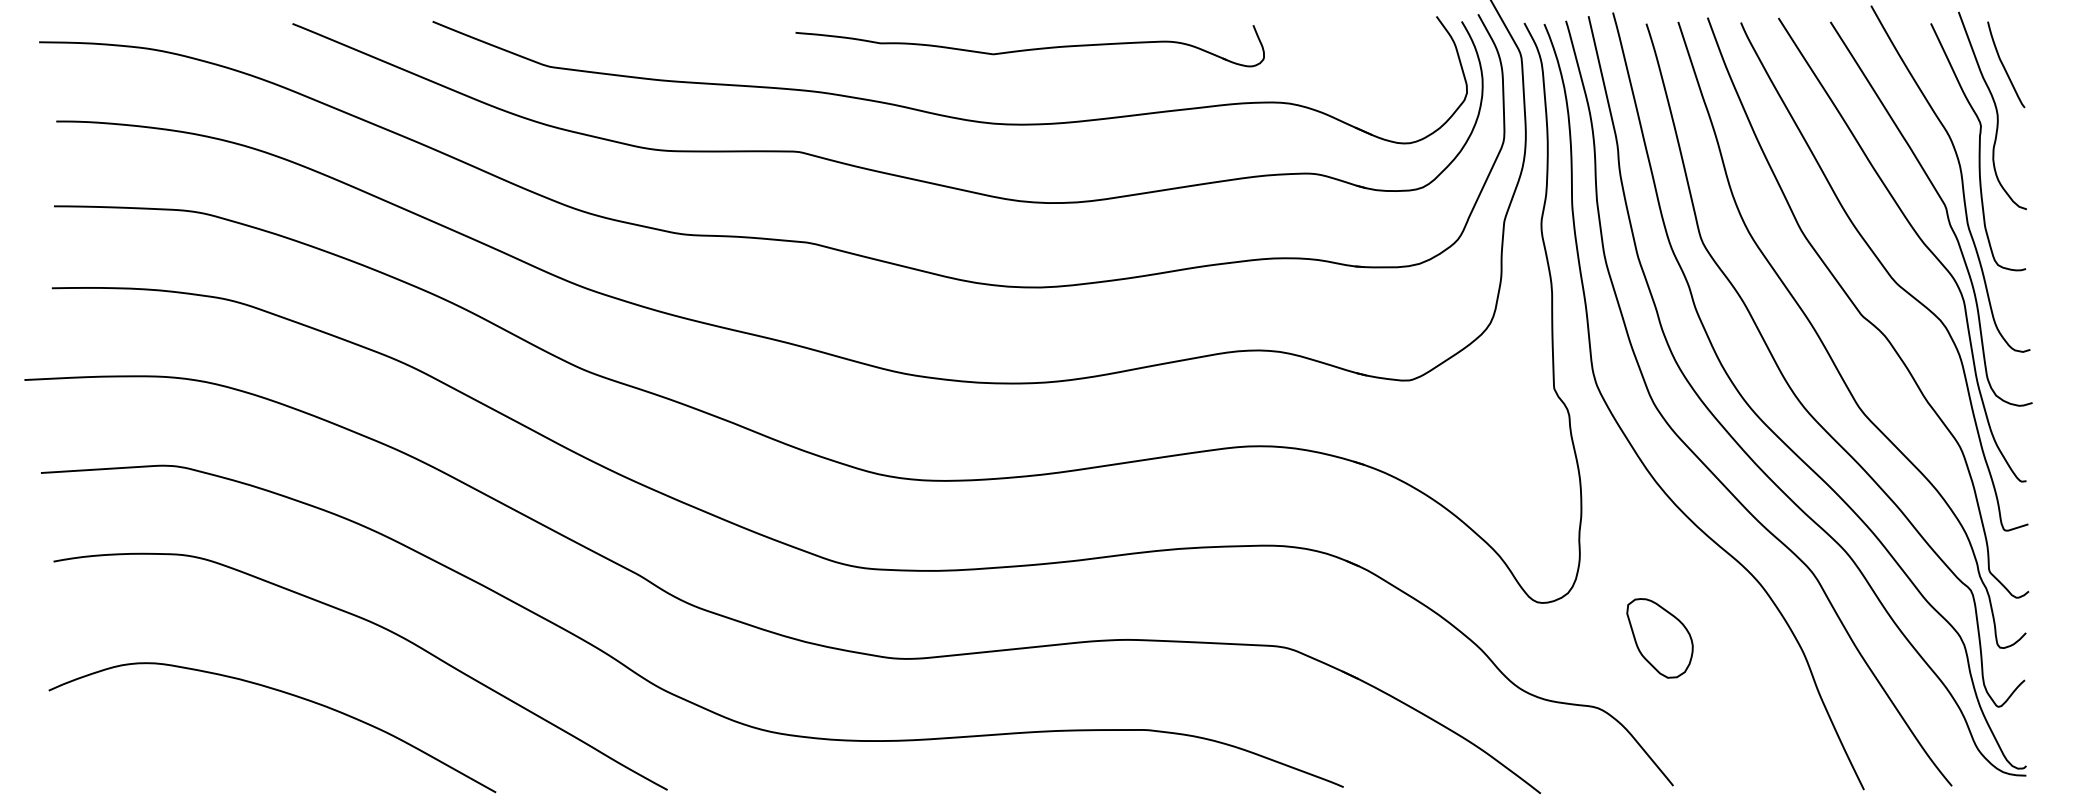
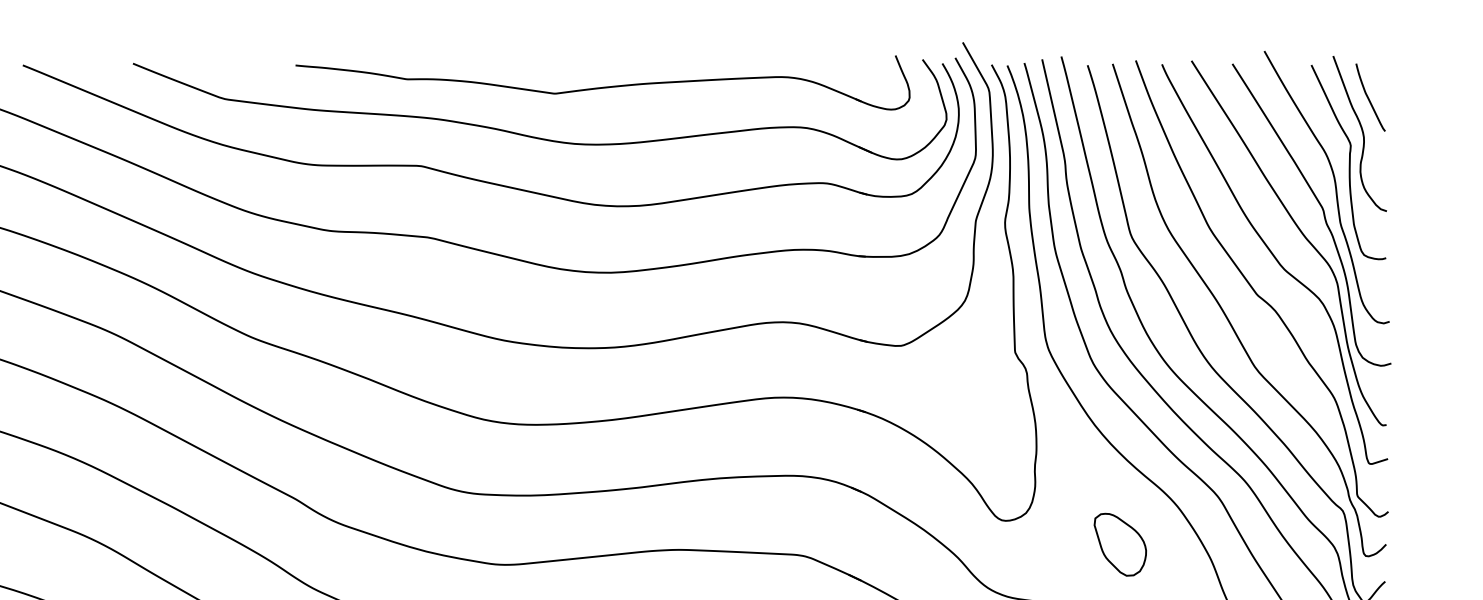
part: (1029, 45) -> (602, 82), size x1.67
part: (1659, 638) -> (1119, 544), moved

